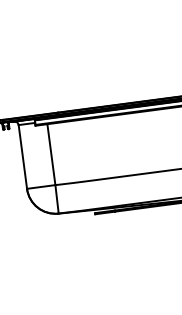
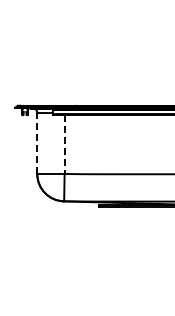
line: (51, 155) -> (64, 145), solid -> dashed
line: (23, 157) -> (37, 143), solid -> dashed

